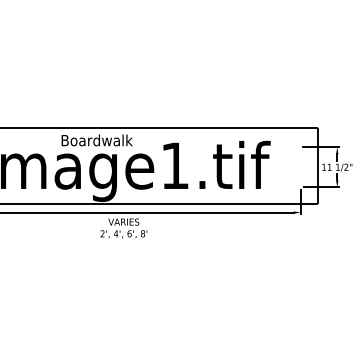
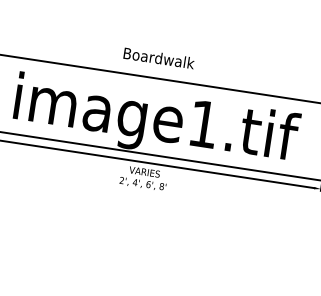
text: (96, 140) -> (158, 58), moved

